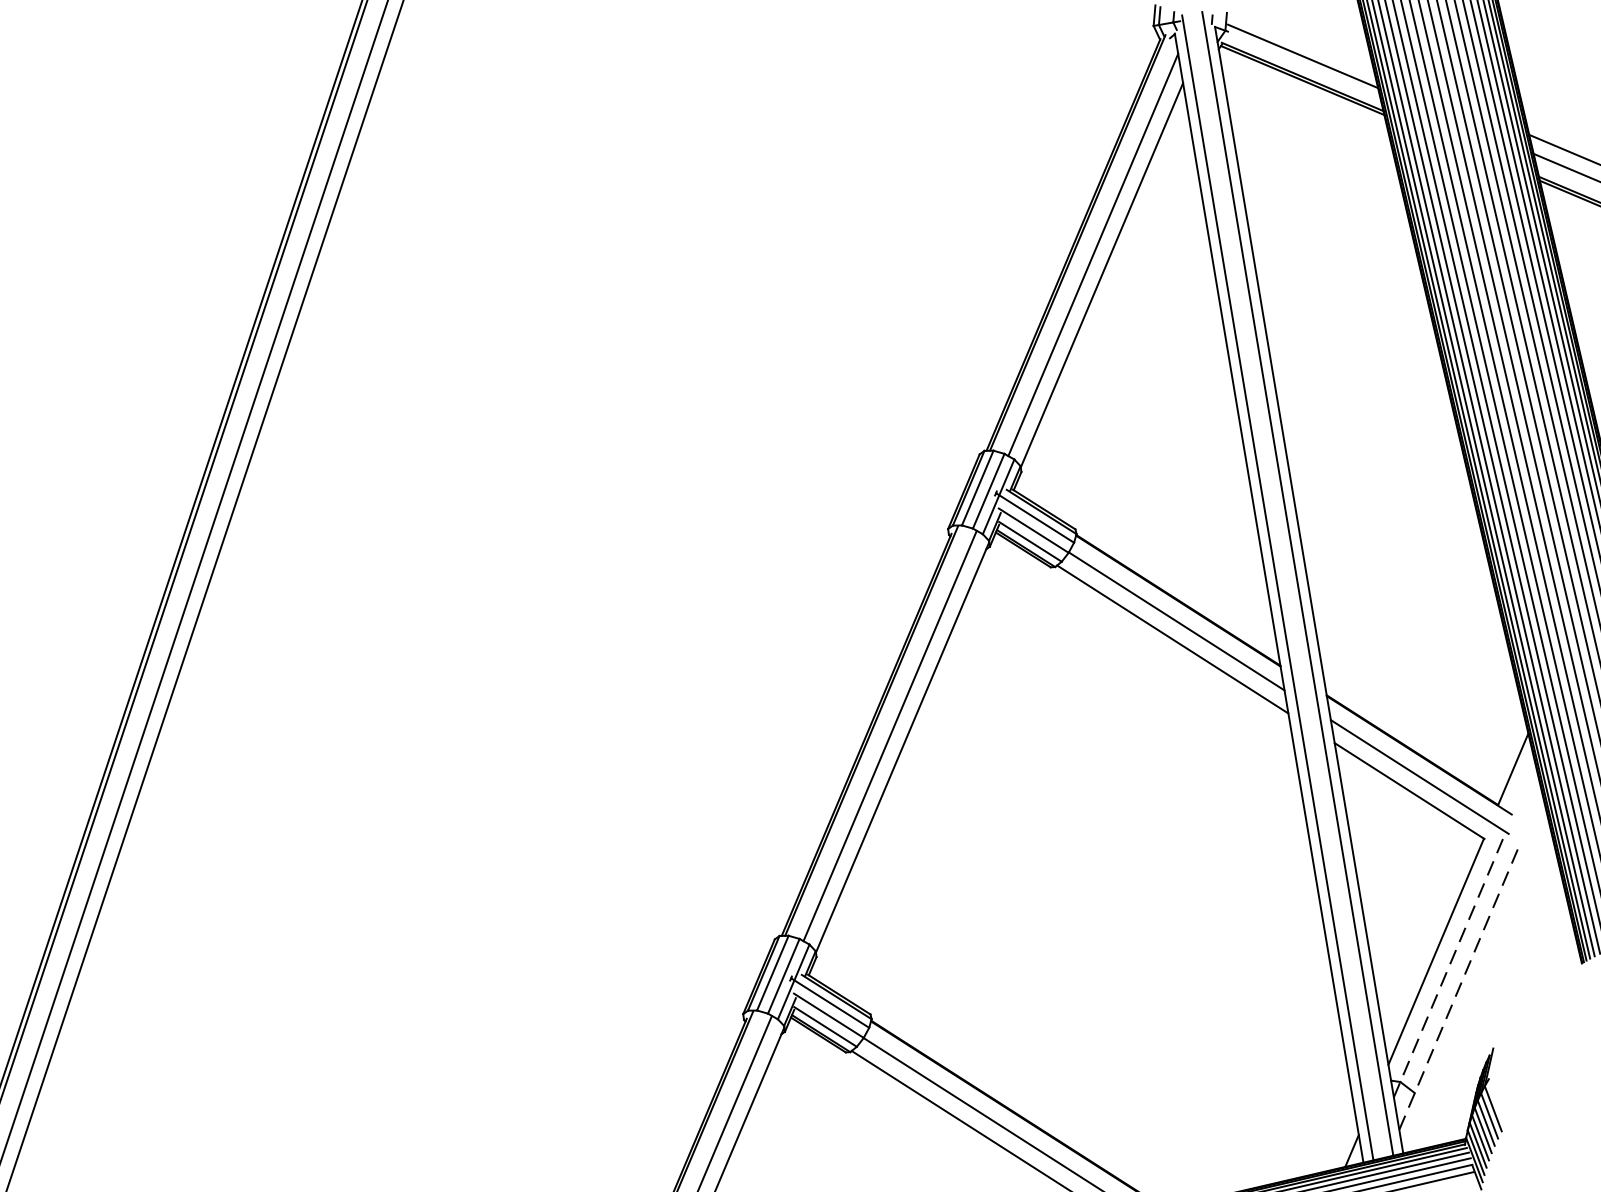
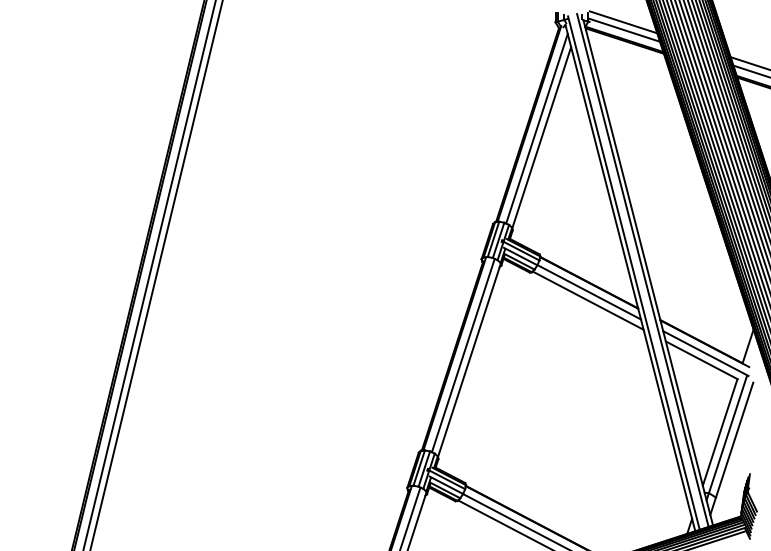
line: (1301, 39) -> (623, 22), added
line: (1449, 963) -> (726, 437), dashed -> solid
line: (1457, 988) -> (731, 448), dashed -> solid

